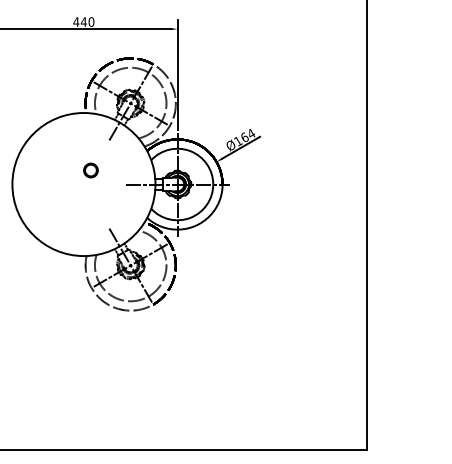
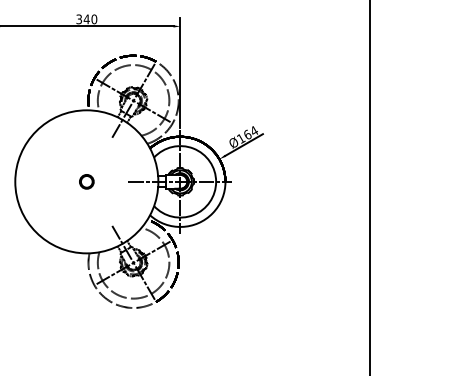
text: (76, 21) -> (79, 18), 440 -> 340
part: (90, 170) -> (86, 181), moved

